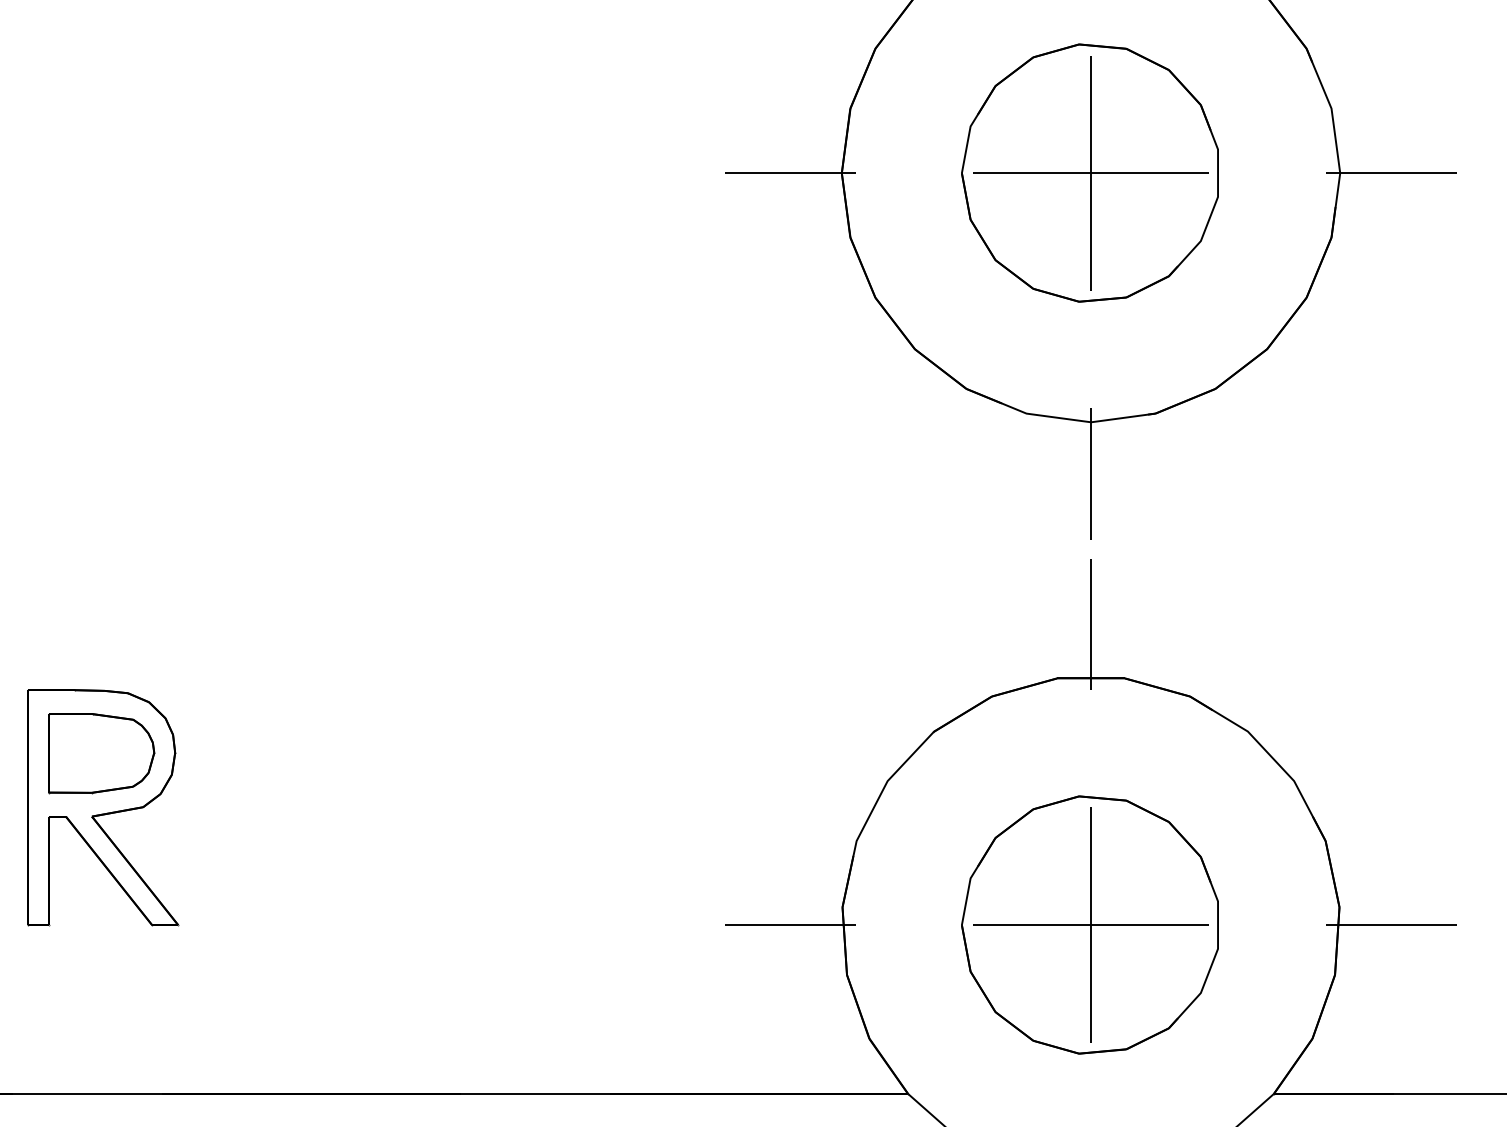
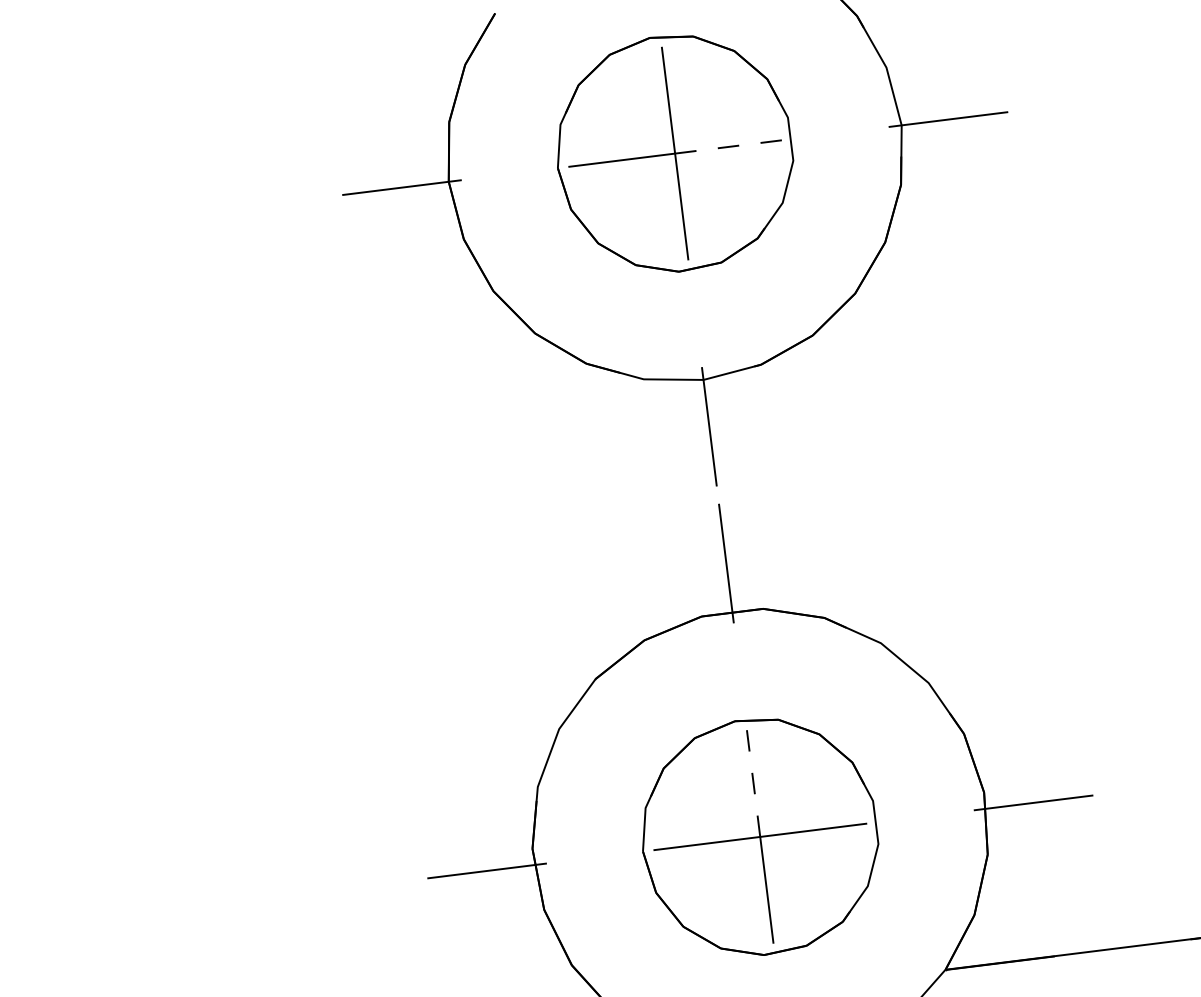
line: (1149, 173) -> (728, 147), solid -> dashed
line: (1090, 866) -> (753, 783), solid -> dashed

